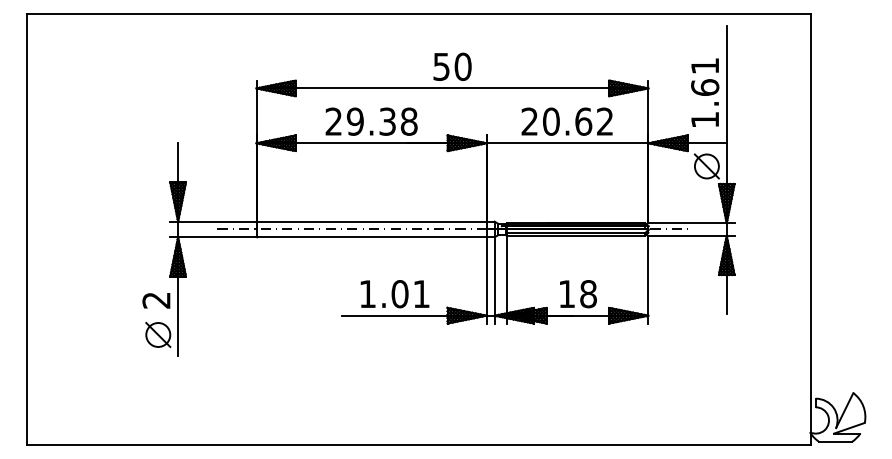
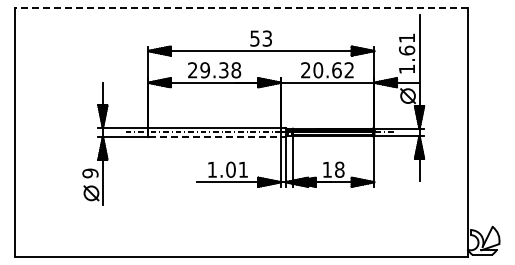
line: (418, 14) -> (241, 8), solid -> dashed
text: (463, 66) -> (267, 38), 50 -> 53
line: (373, 238) -> (215, 137), solid -> dashed
text: (156, 300) -> (90, 173), 2 -> 9

